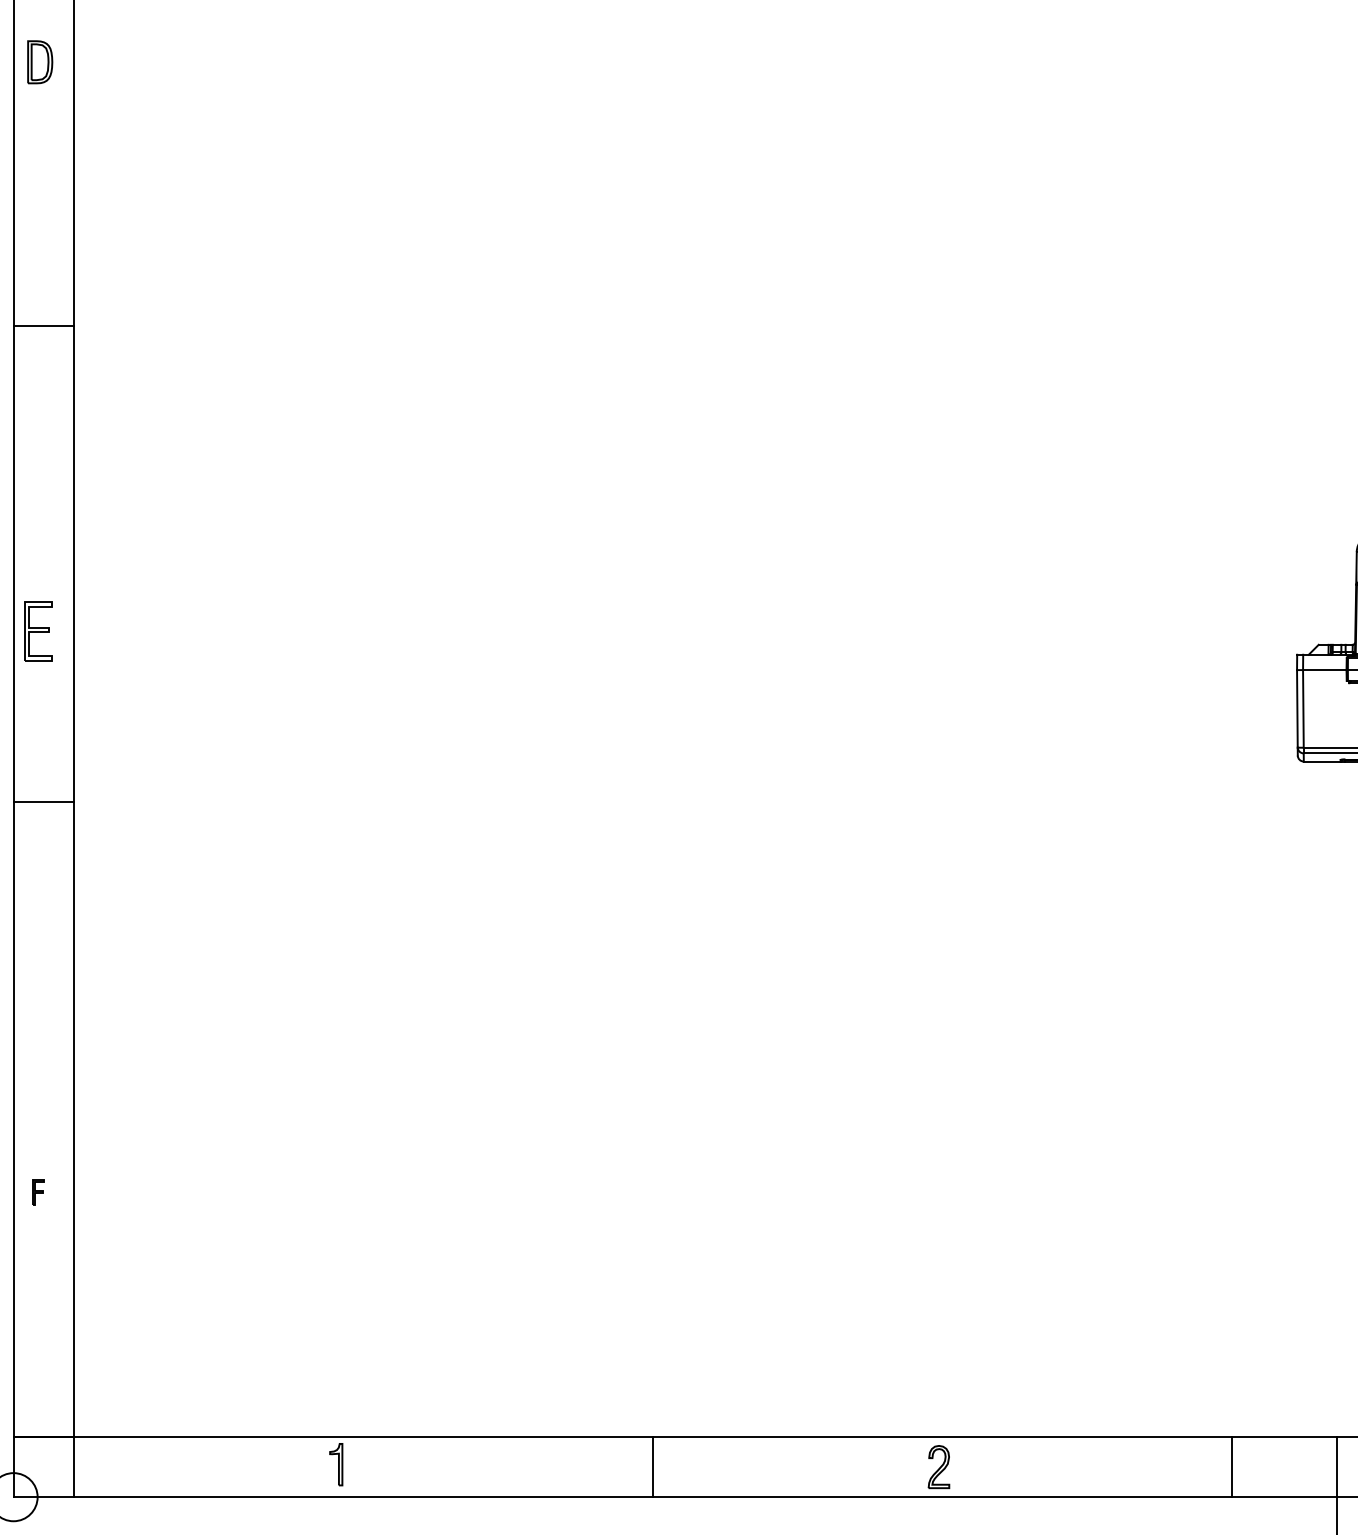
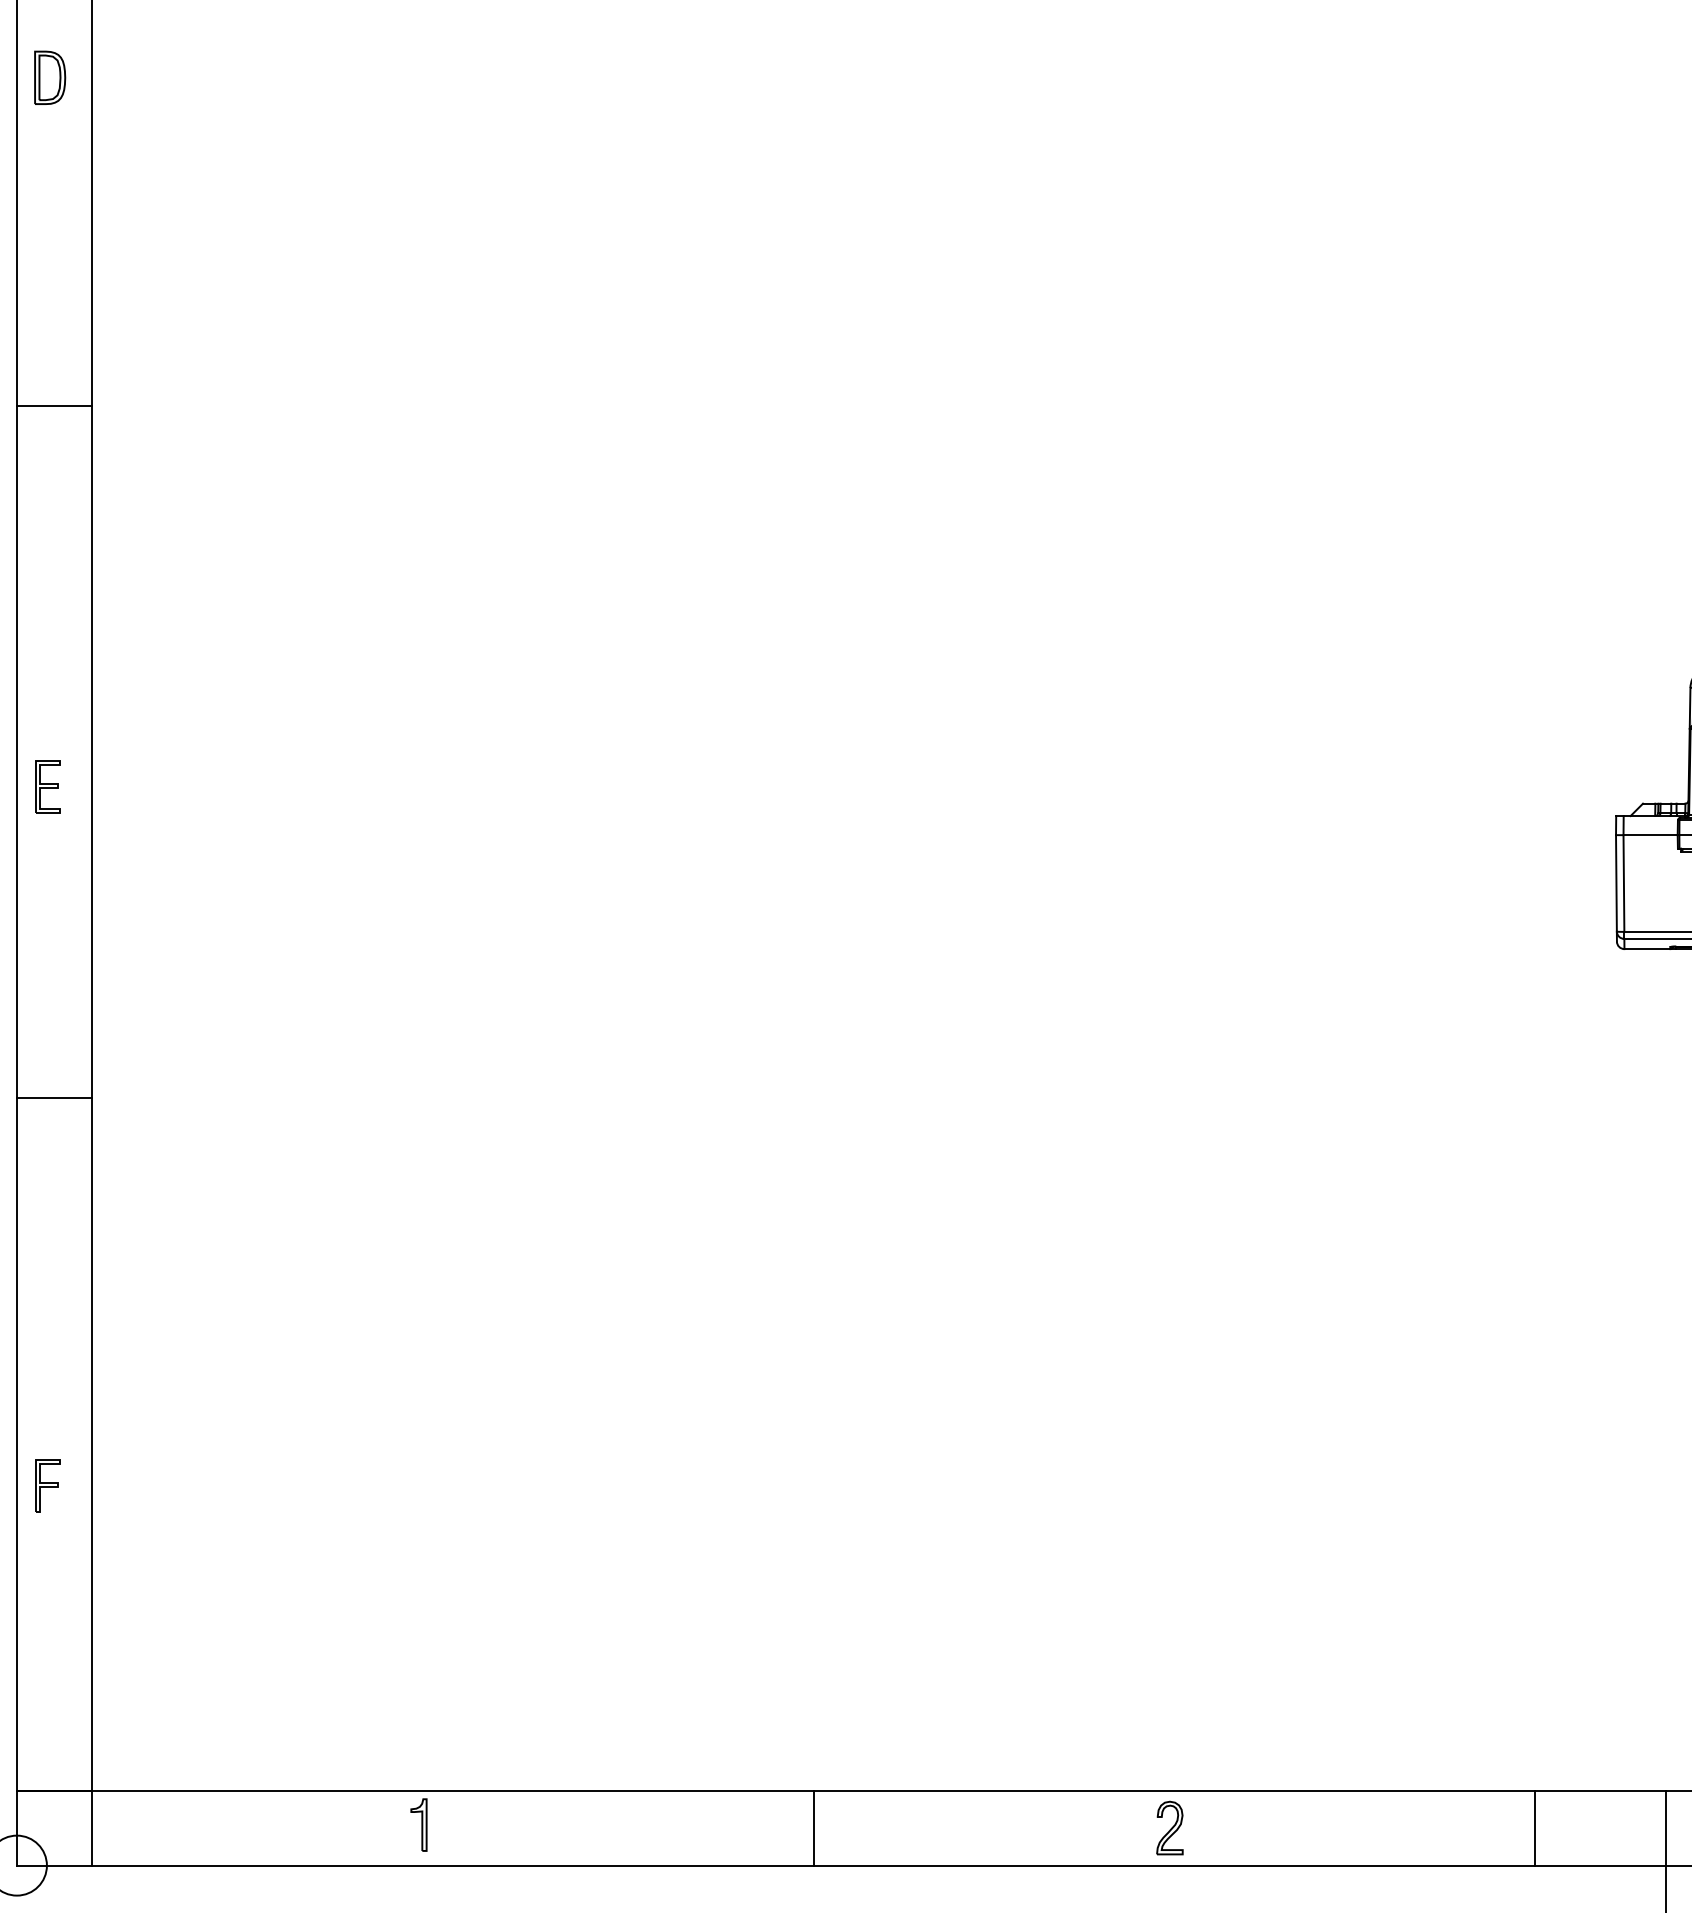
part: (38, 631) -> (48, 787), size x0.71
line: (43, 802) -> (54, 1098), moved
part: (38, 1192) -> (48, 1486), size x1.67

